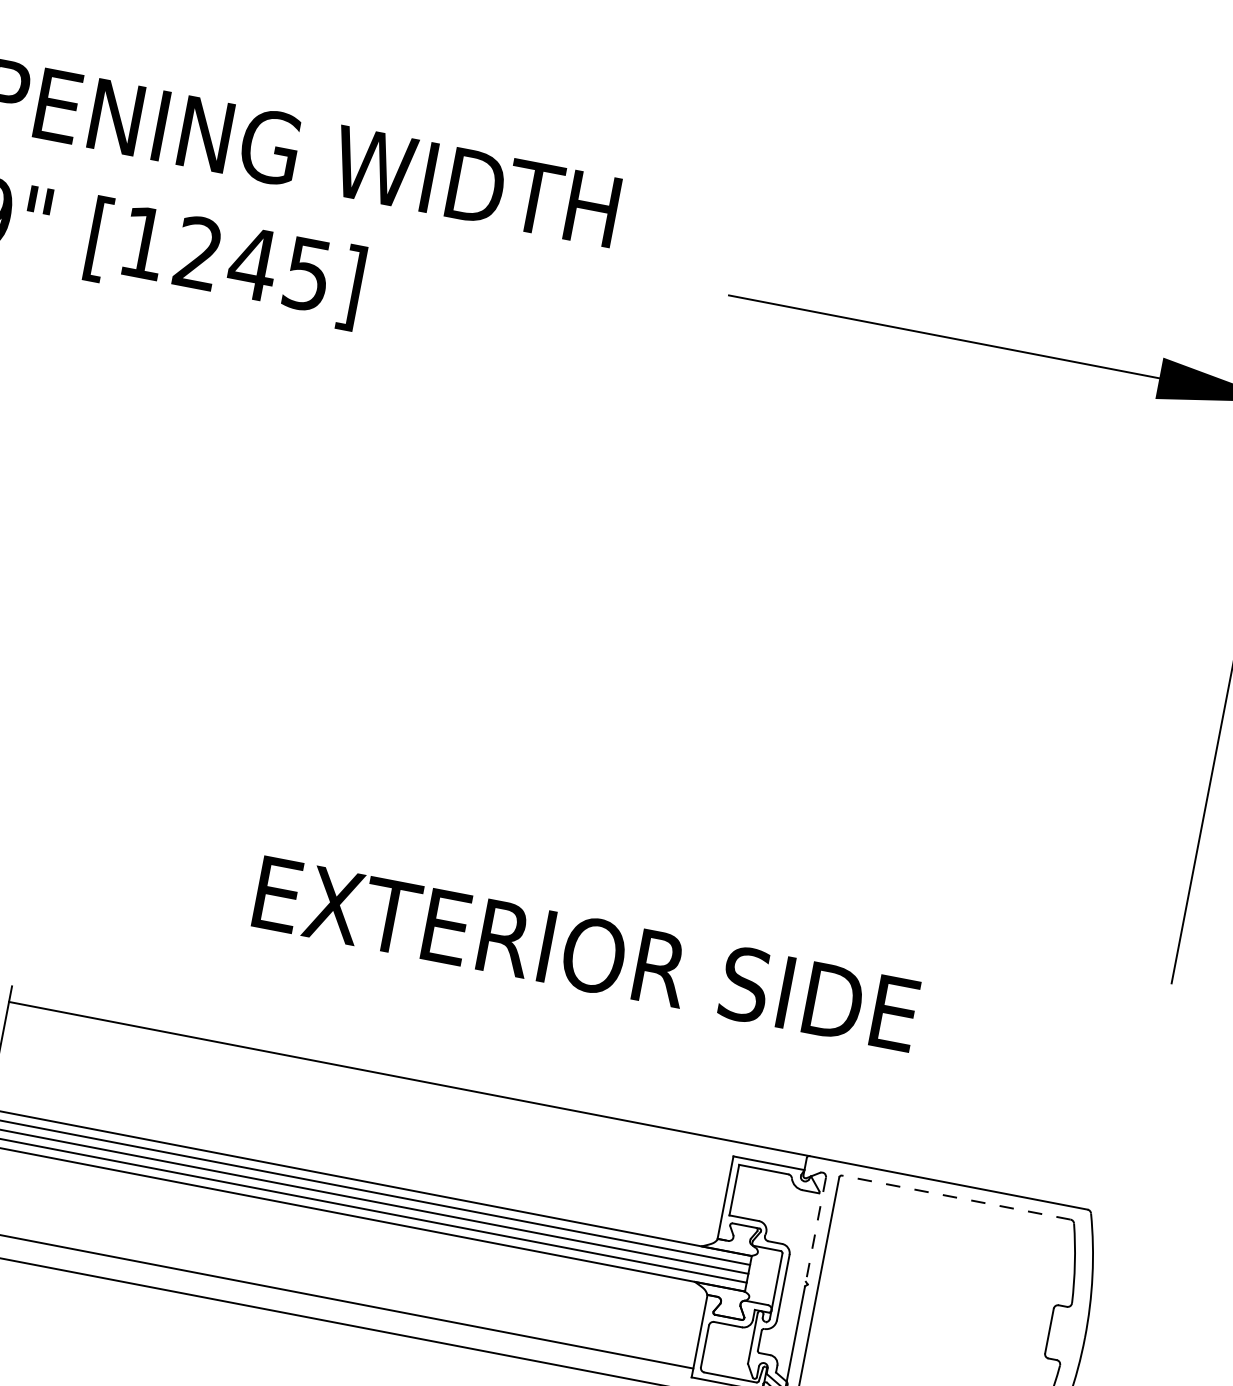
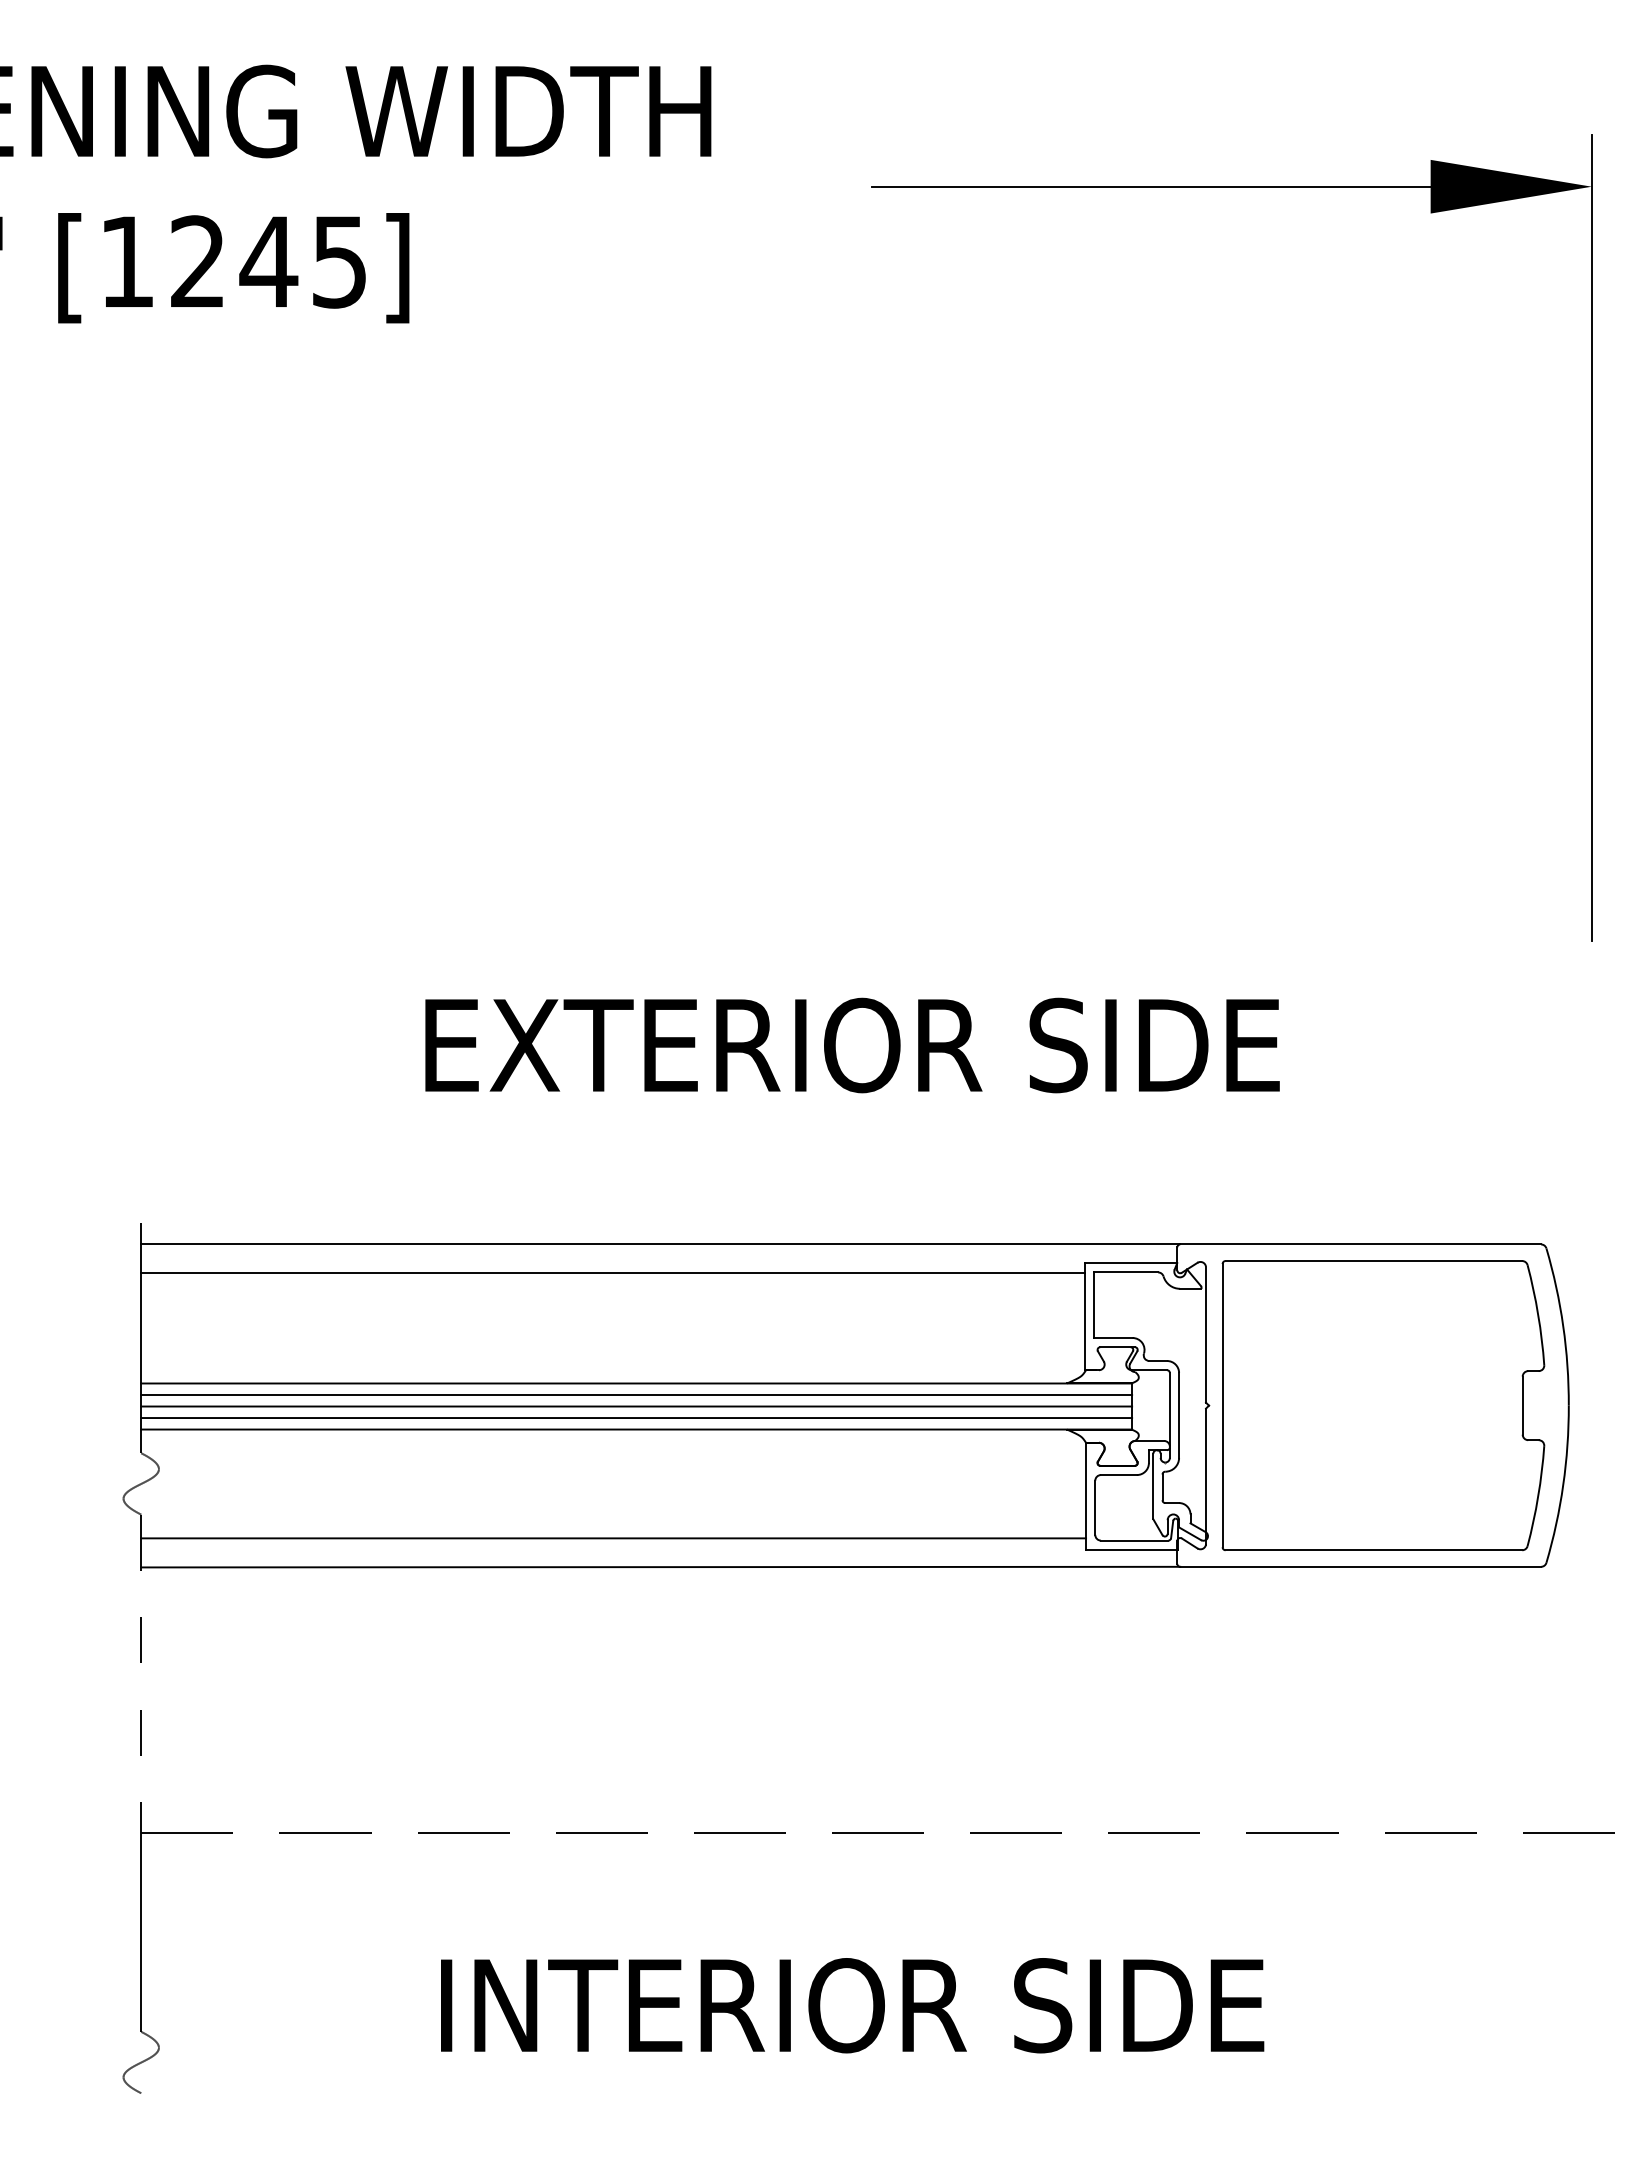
line: (368, 1093) -> (613, 1272), added
line: (955, 1197) -> (1373, 1261), dashed -> solid
line: (816, 1230) -> (1206, 1335), dashed -> solid

